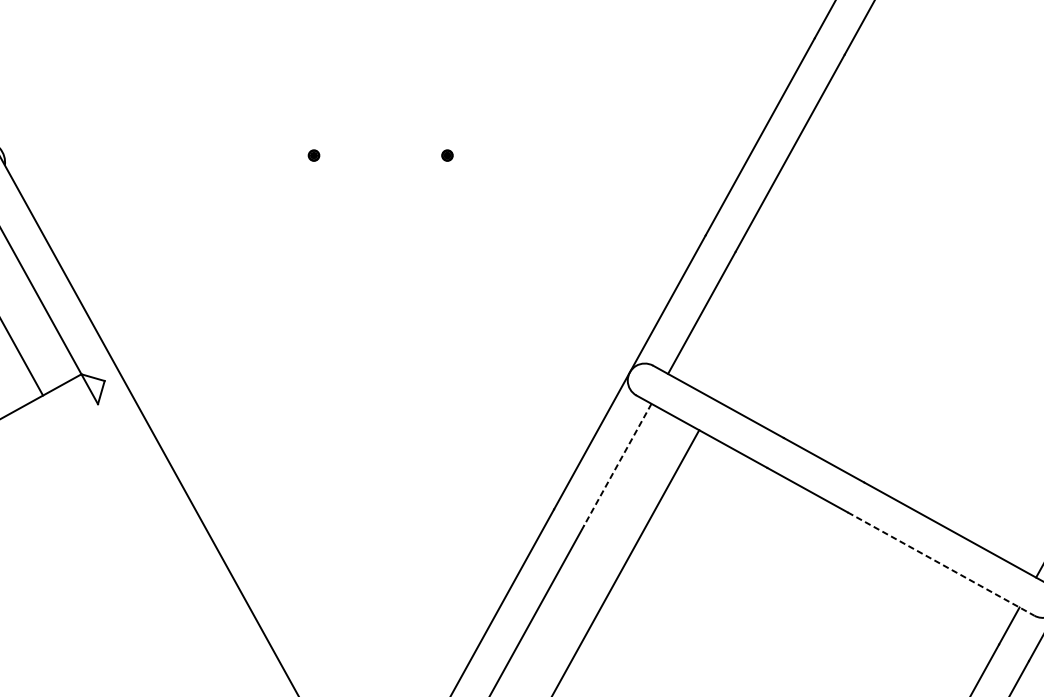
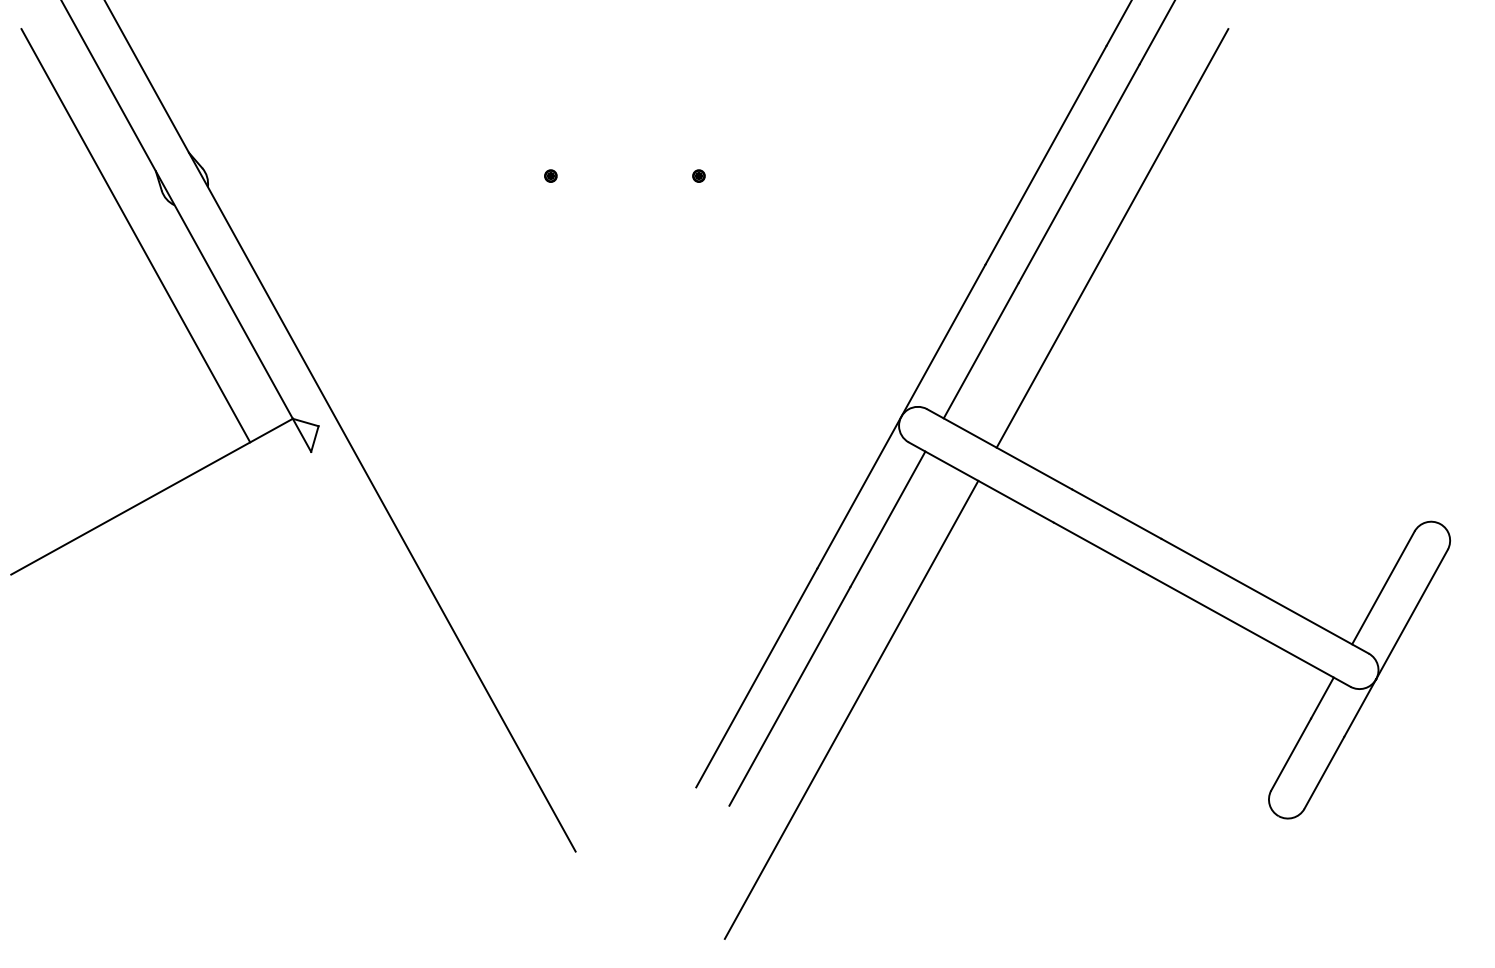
line: (820, 211) -> (1112, 238), added
line: (617, 465) -> (887, 519), dashed -> solid
line: (941, 564) -> (1247, 629), dashed -> solid

